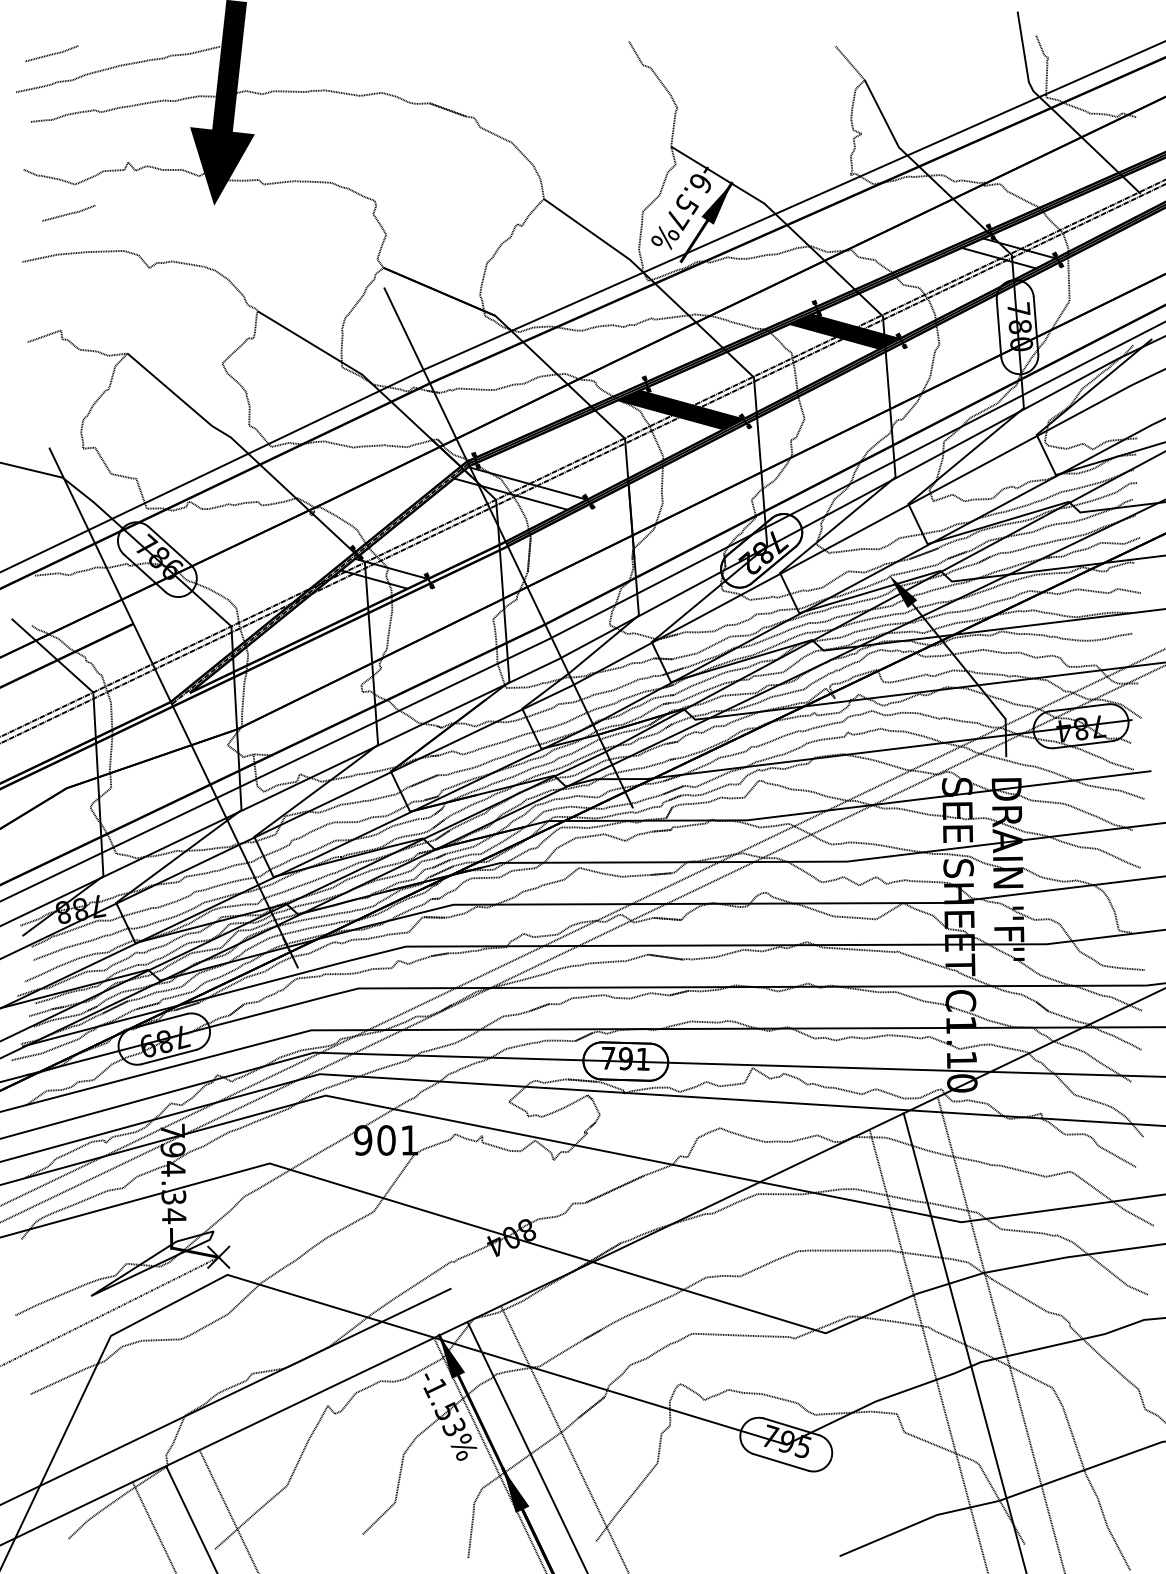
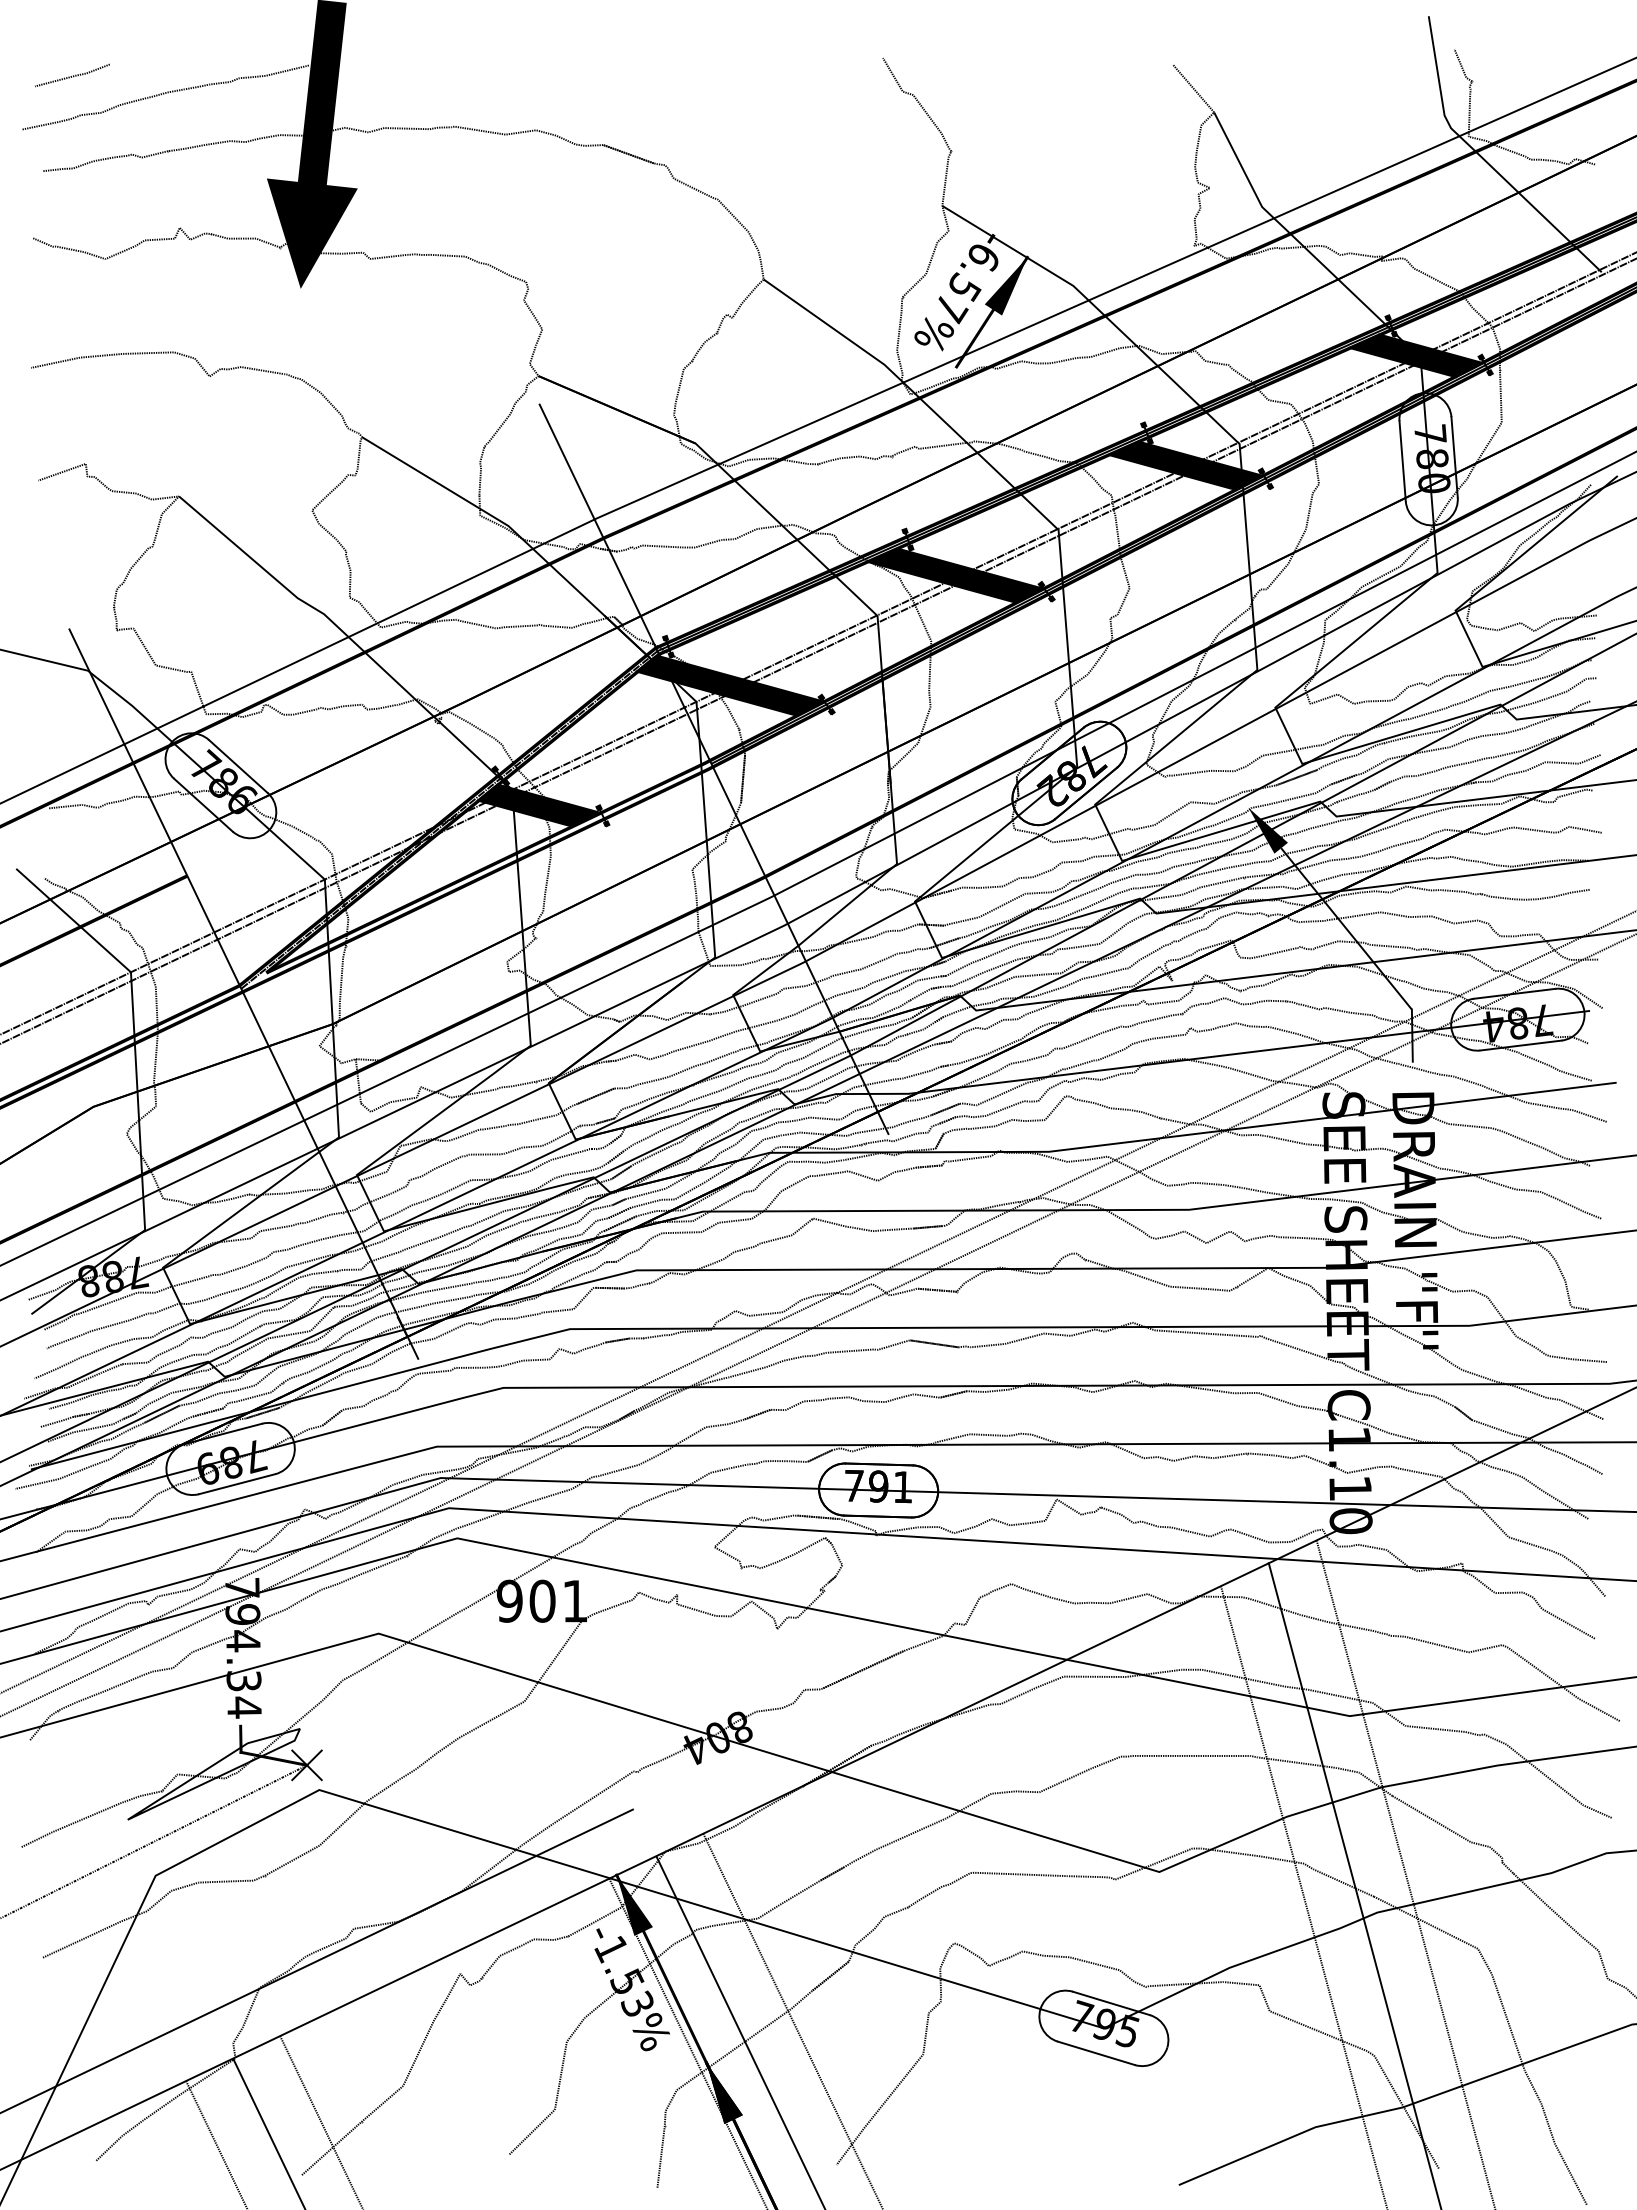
line: (69, 213) -> (97, 299), removed
fill: (1008, 253) -> (1416, 355), added
fill: (519, 488) -> (729, 685), added
fill: (383, 573) -> (538, 805), added

